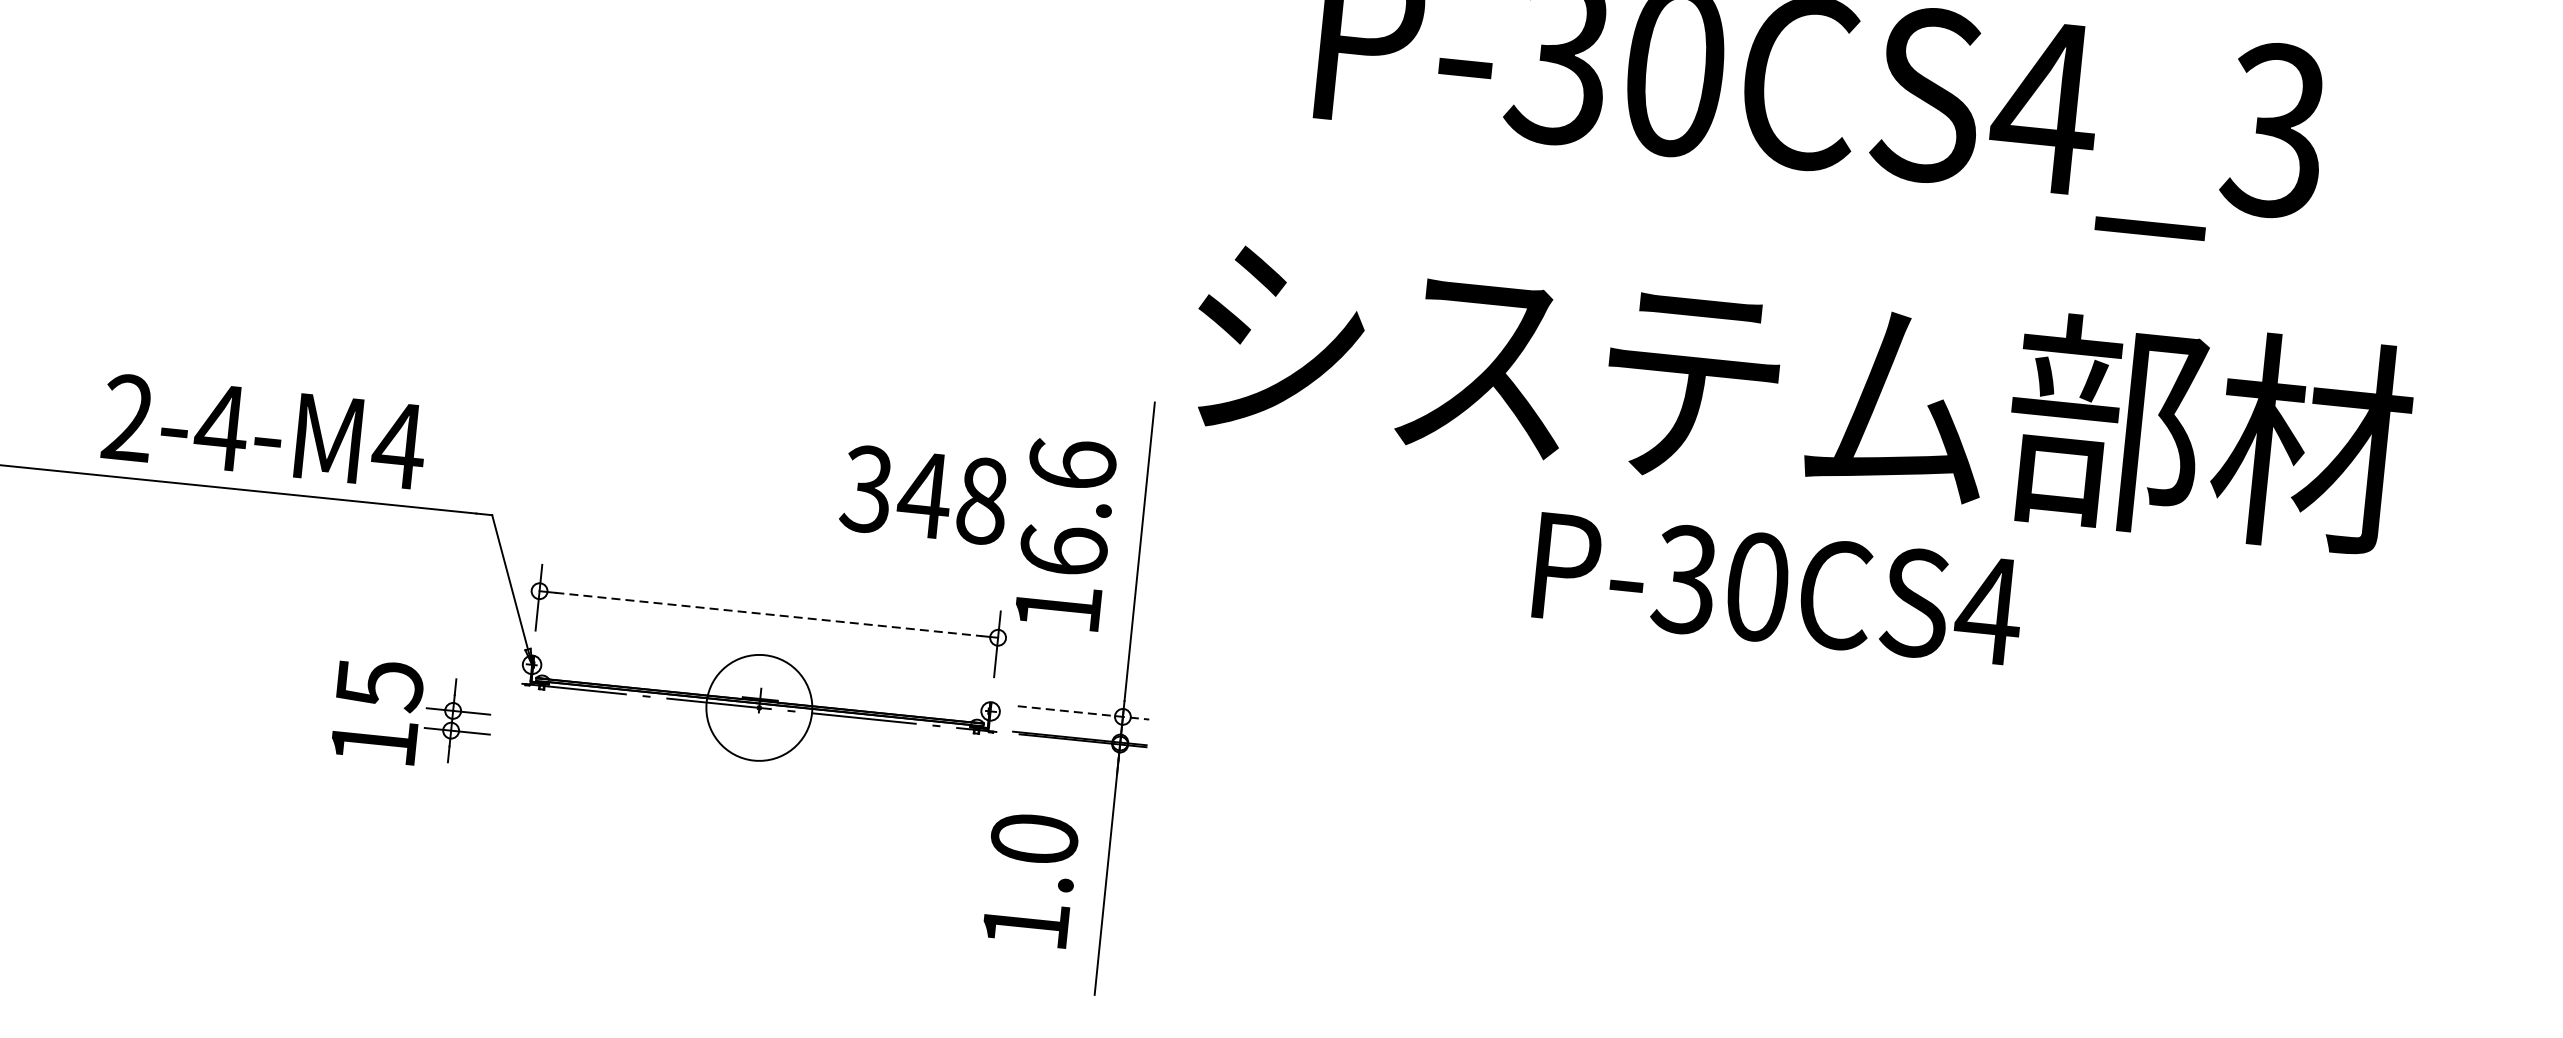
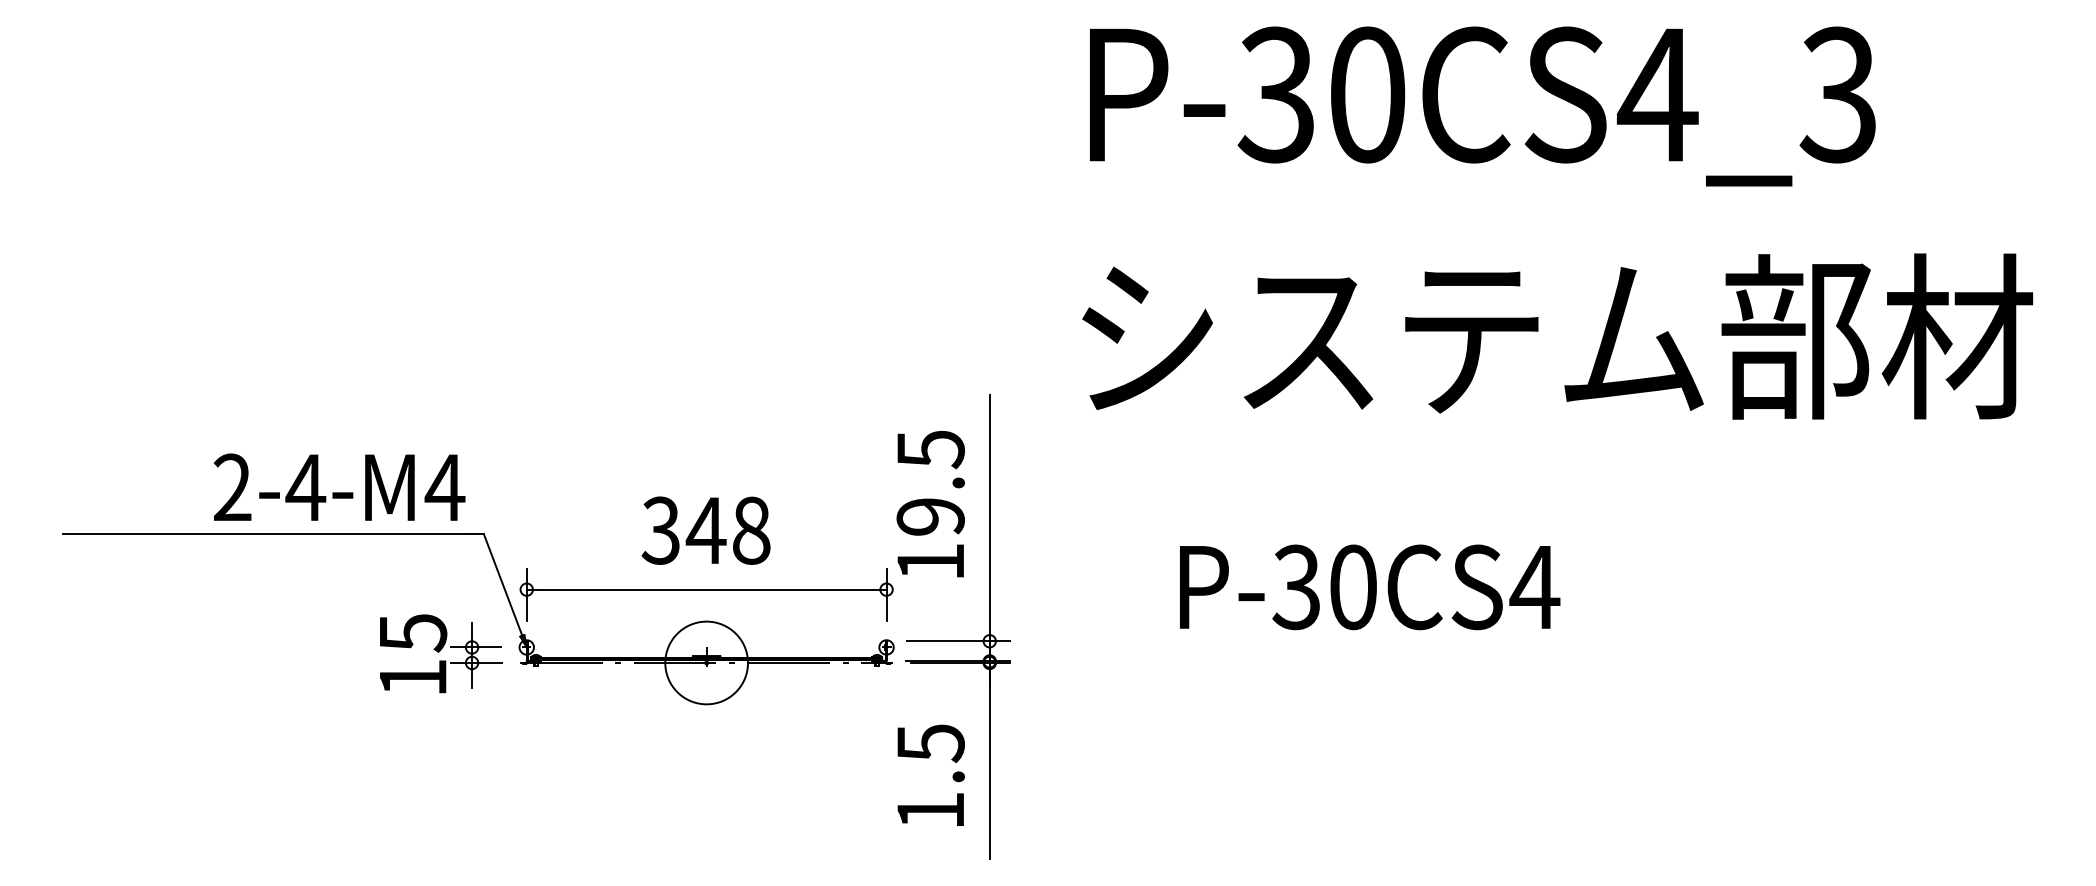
text: (1801, 392) -> (1557, 336), moved
text: (264, 430) -> (339, 486), moved
text: (923, 494) -> (705, 530), moved
text: (1067, 506) -> (930, 482), 16.6 -> 19.5
text: (1779, 589) -> (1370, 587), moved
line: (769, 614) -> (707, 589), dashed -> solid
line: (1083, 713) -> (958, 641), dashed -> solid
part: (413, 714) -> (441, 653), moved
text: (1034, 839) -> (930, 743), 1.0 -> 1.5

